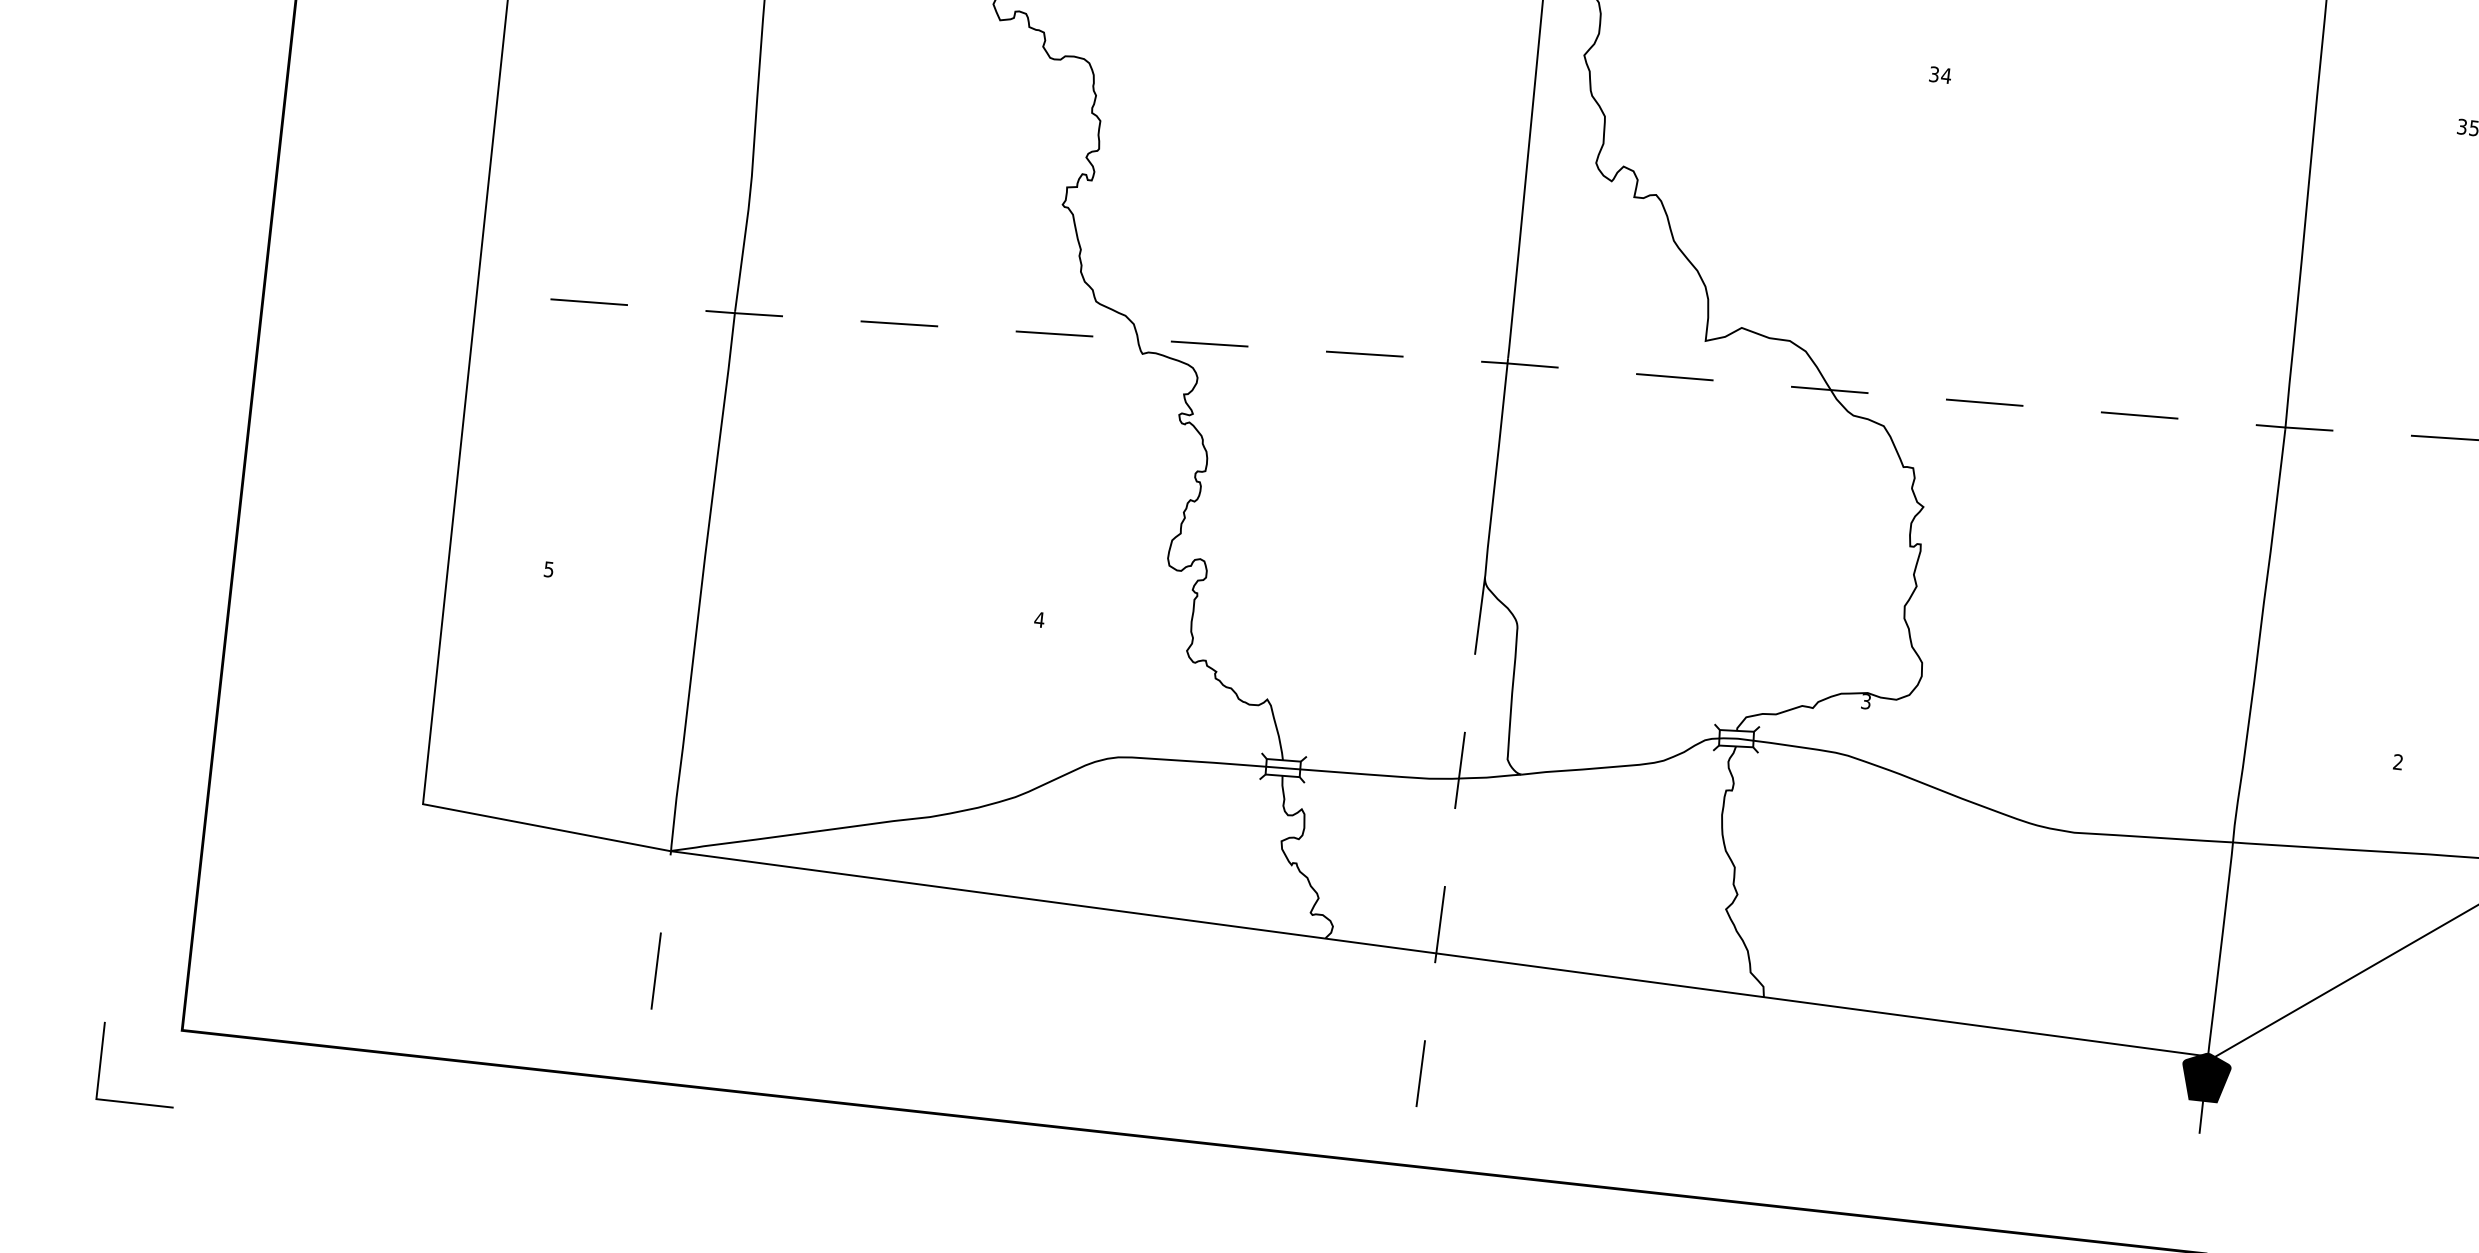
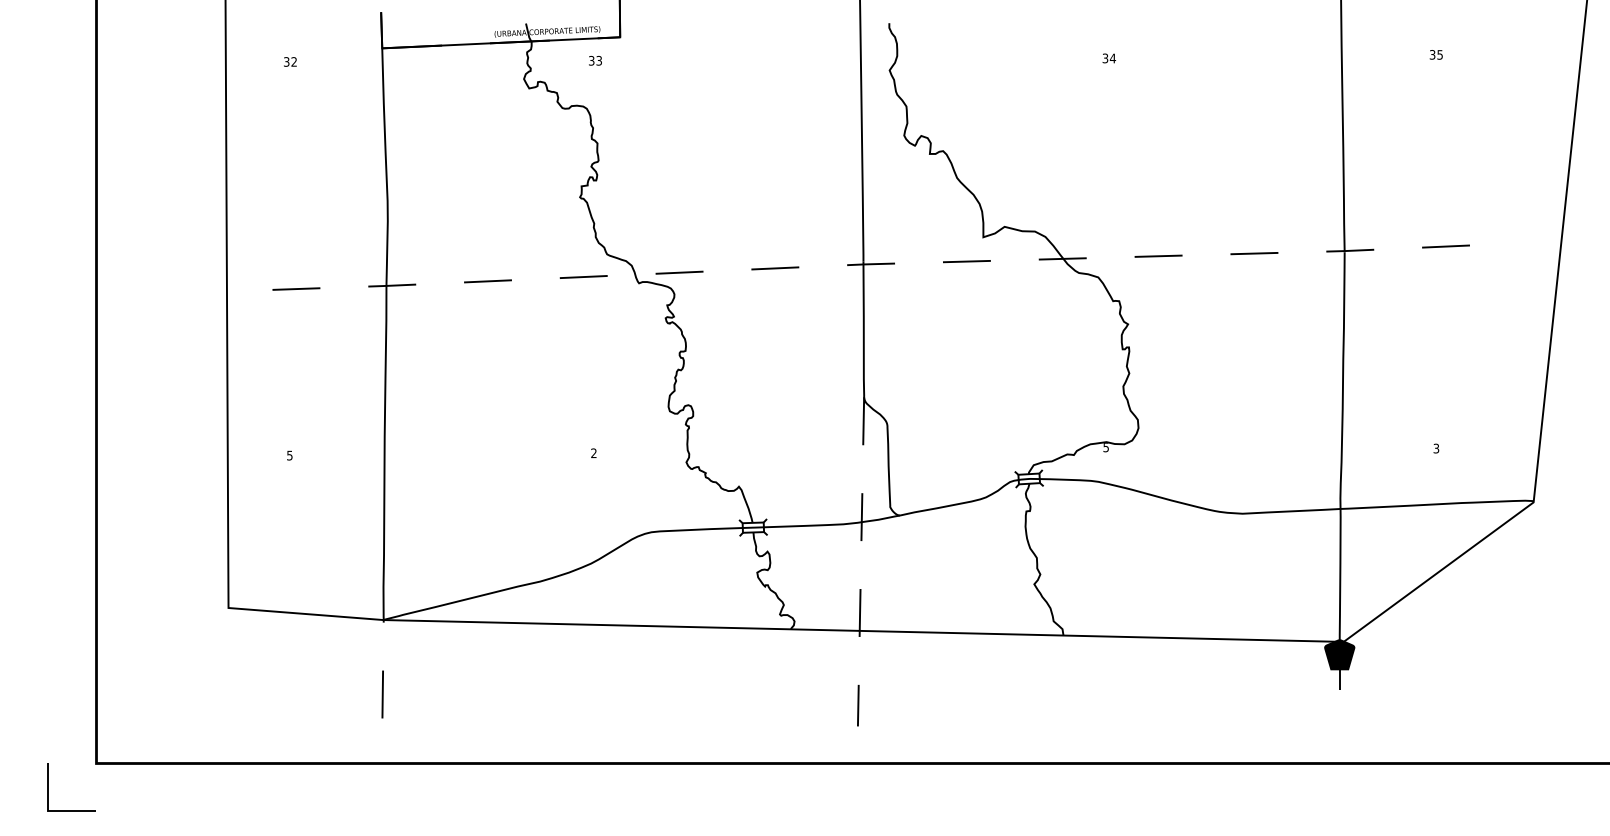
text: (1038, 620) -> (593, 453), 4 -> 2
text: (1865, 701) -> (1105, 447), 3 -> 5
text: (2398, 762) -> (1436, 448), 2 -> 3

